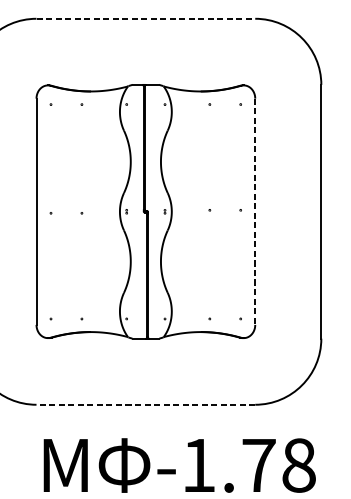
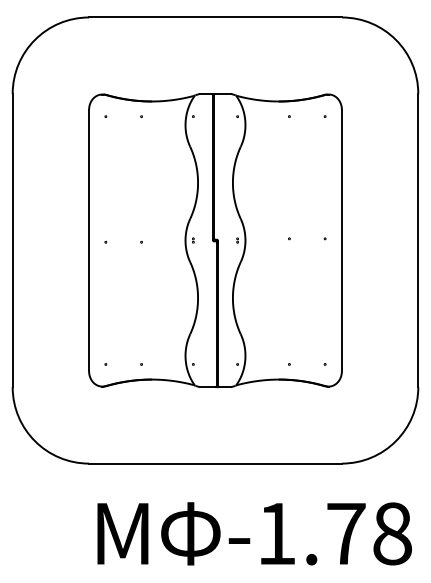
line: (145, 18) -> (215, 17), dashed -> solid
line: (254, 211) -> (341, 240), dashed -> solid
line: (145, 404) -> (214, 463), dashed -> solid

